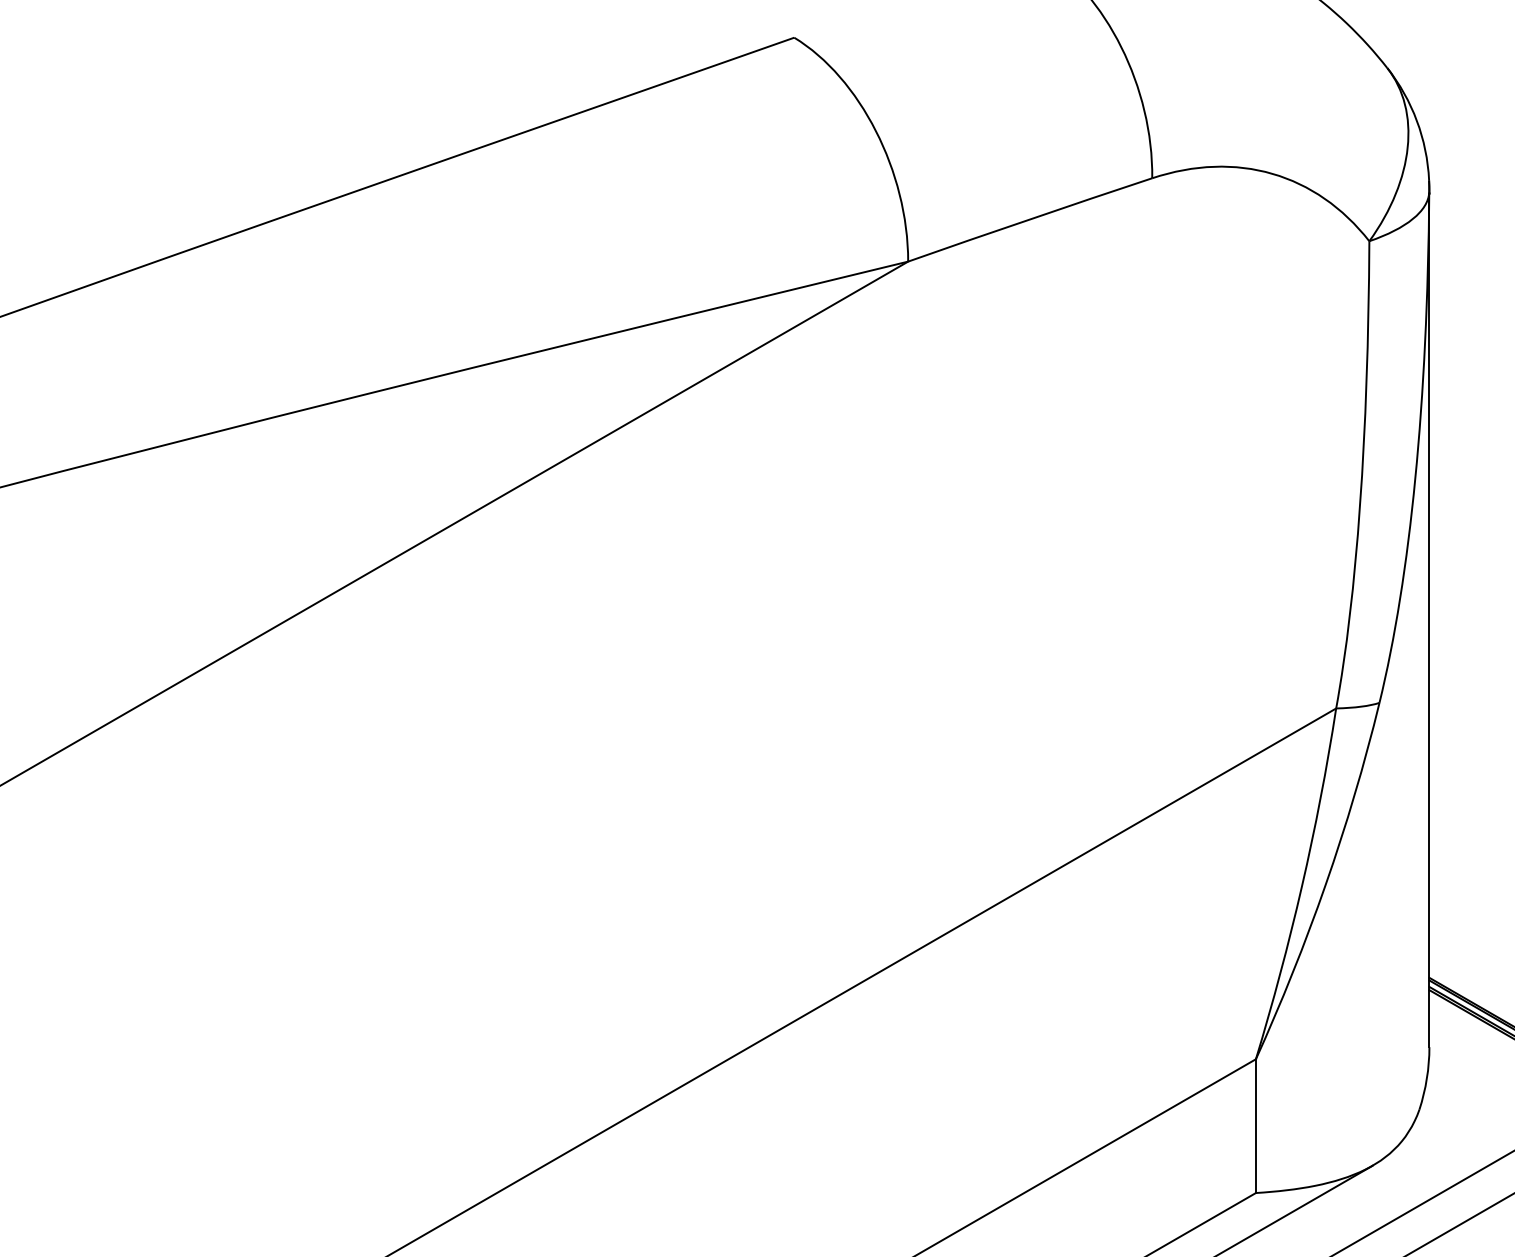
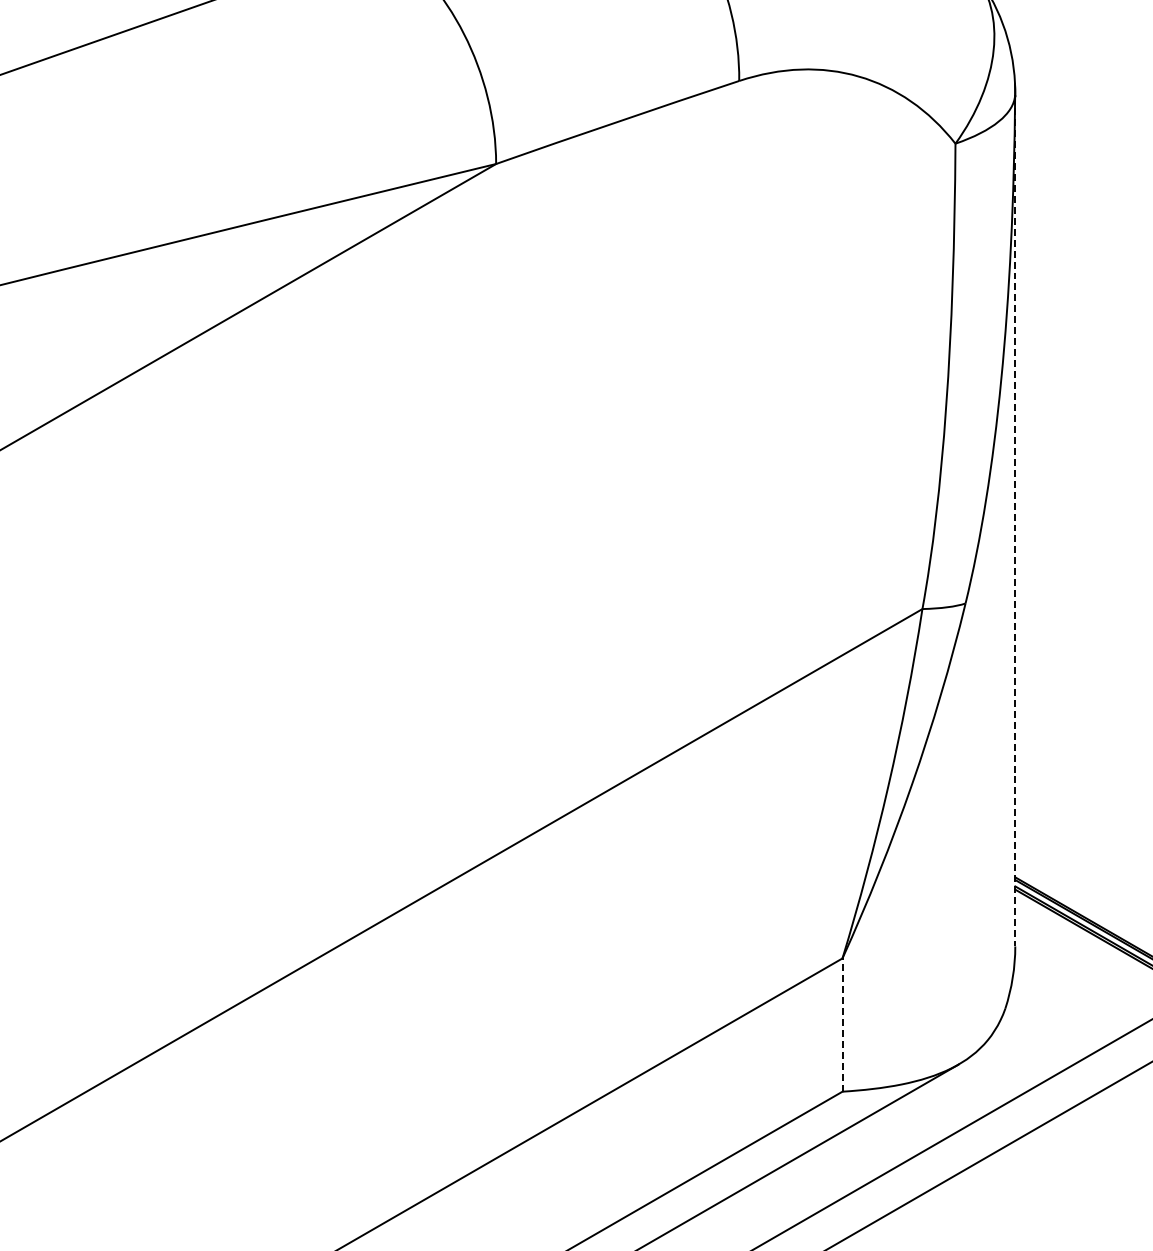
line: (1429, 621) -> (1015, 522), solid -> dashed
line: (1255, 1126) -> (842, 1025), solid -> dashed

